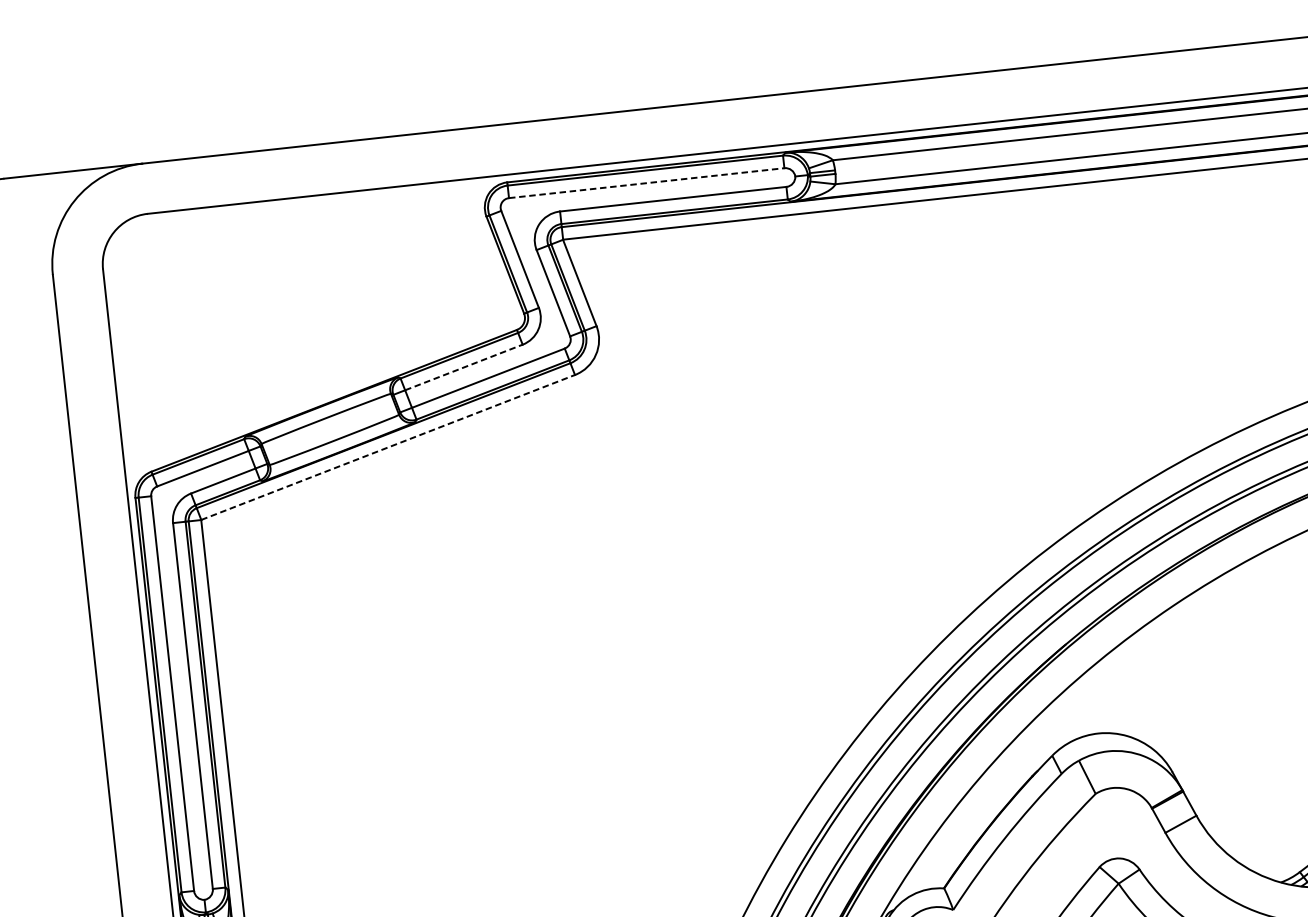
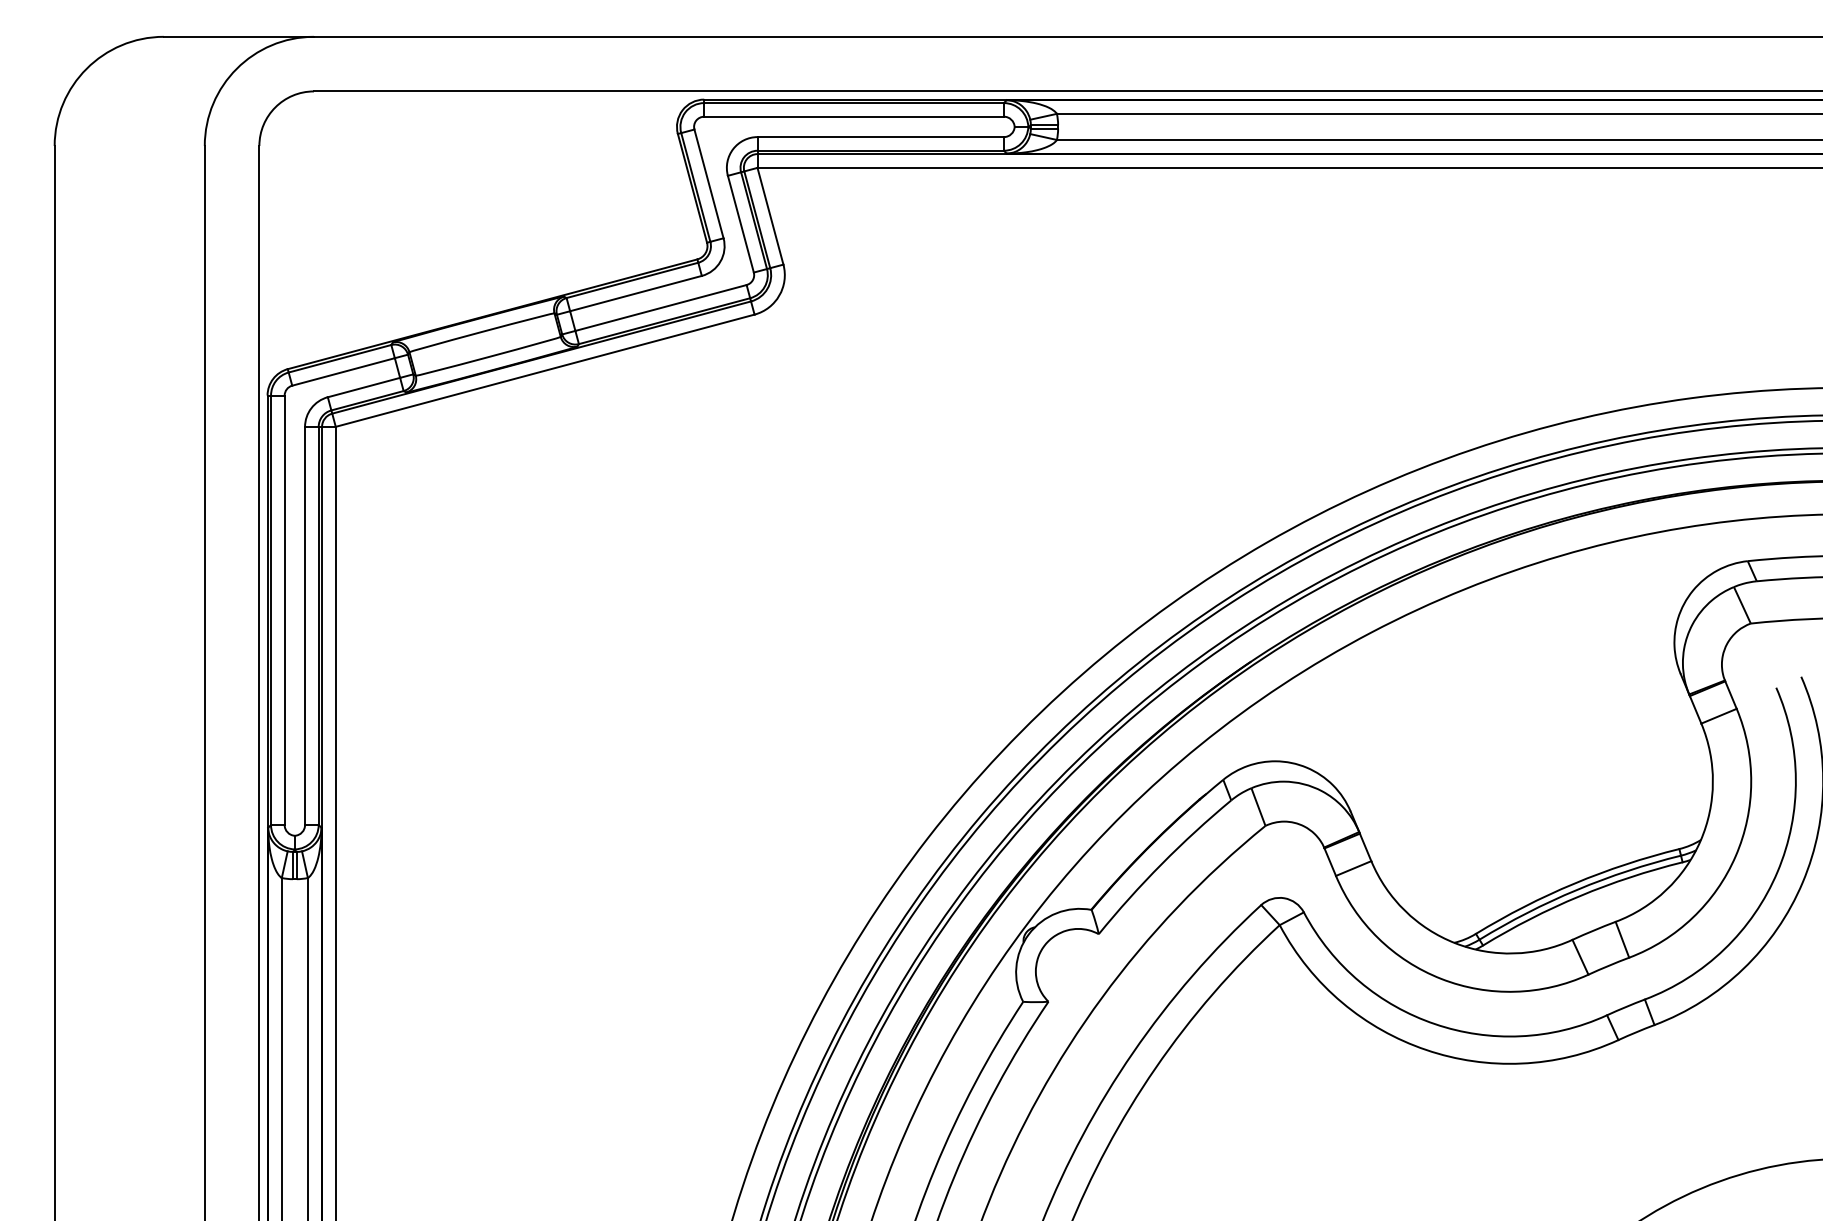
line: (647, 182) -> (854, 116), dashed -> solid
line: (464, 367) -> (636, 293), dashed -> solid
line: (388, 447) -> (545, 370), dashed -> solid

